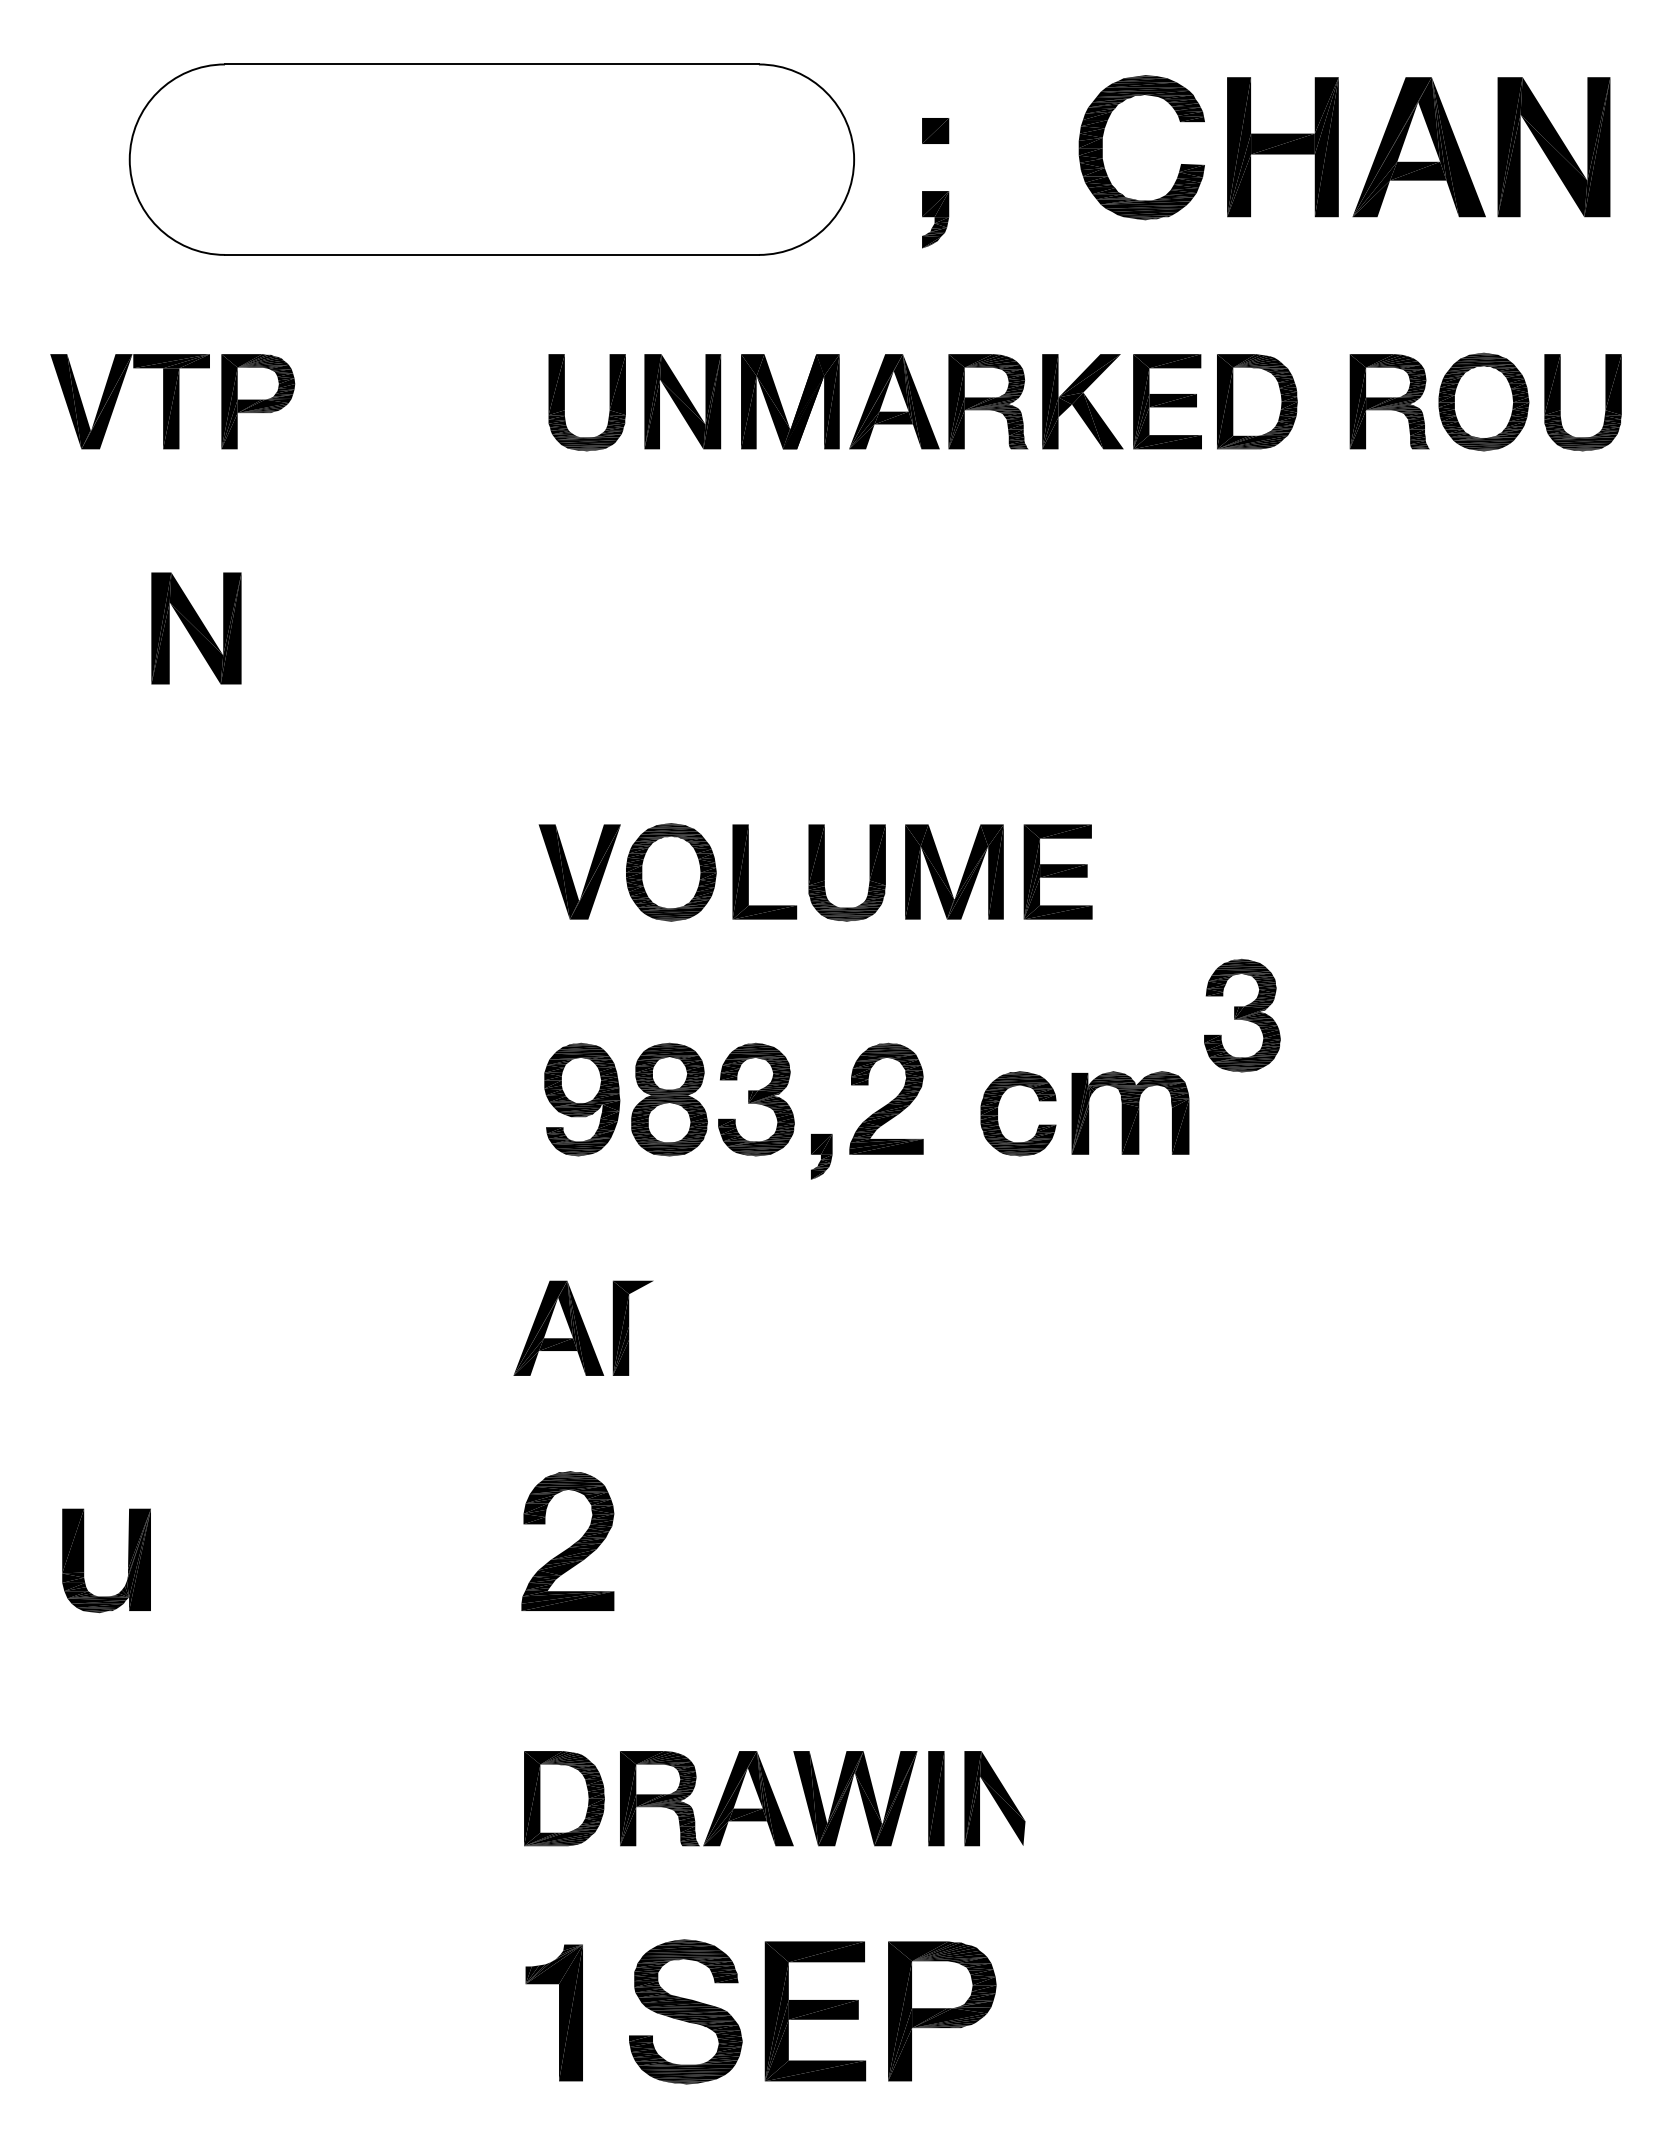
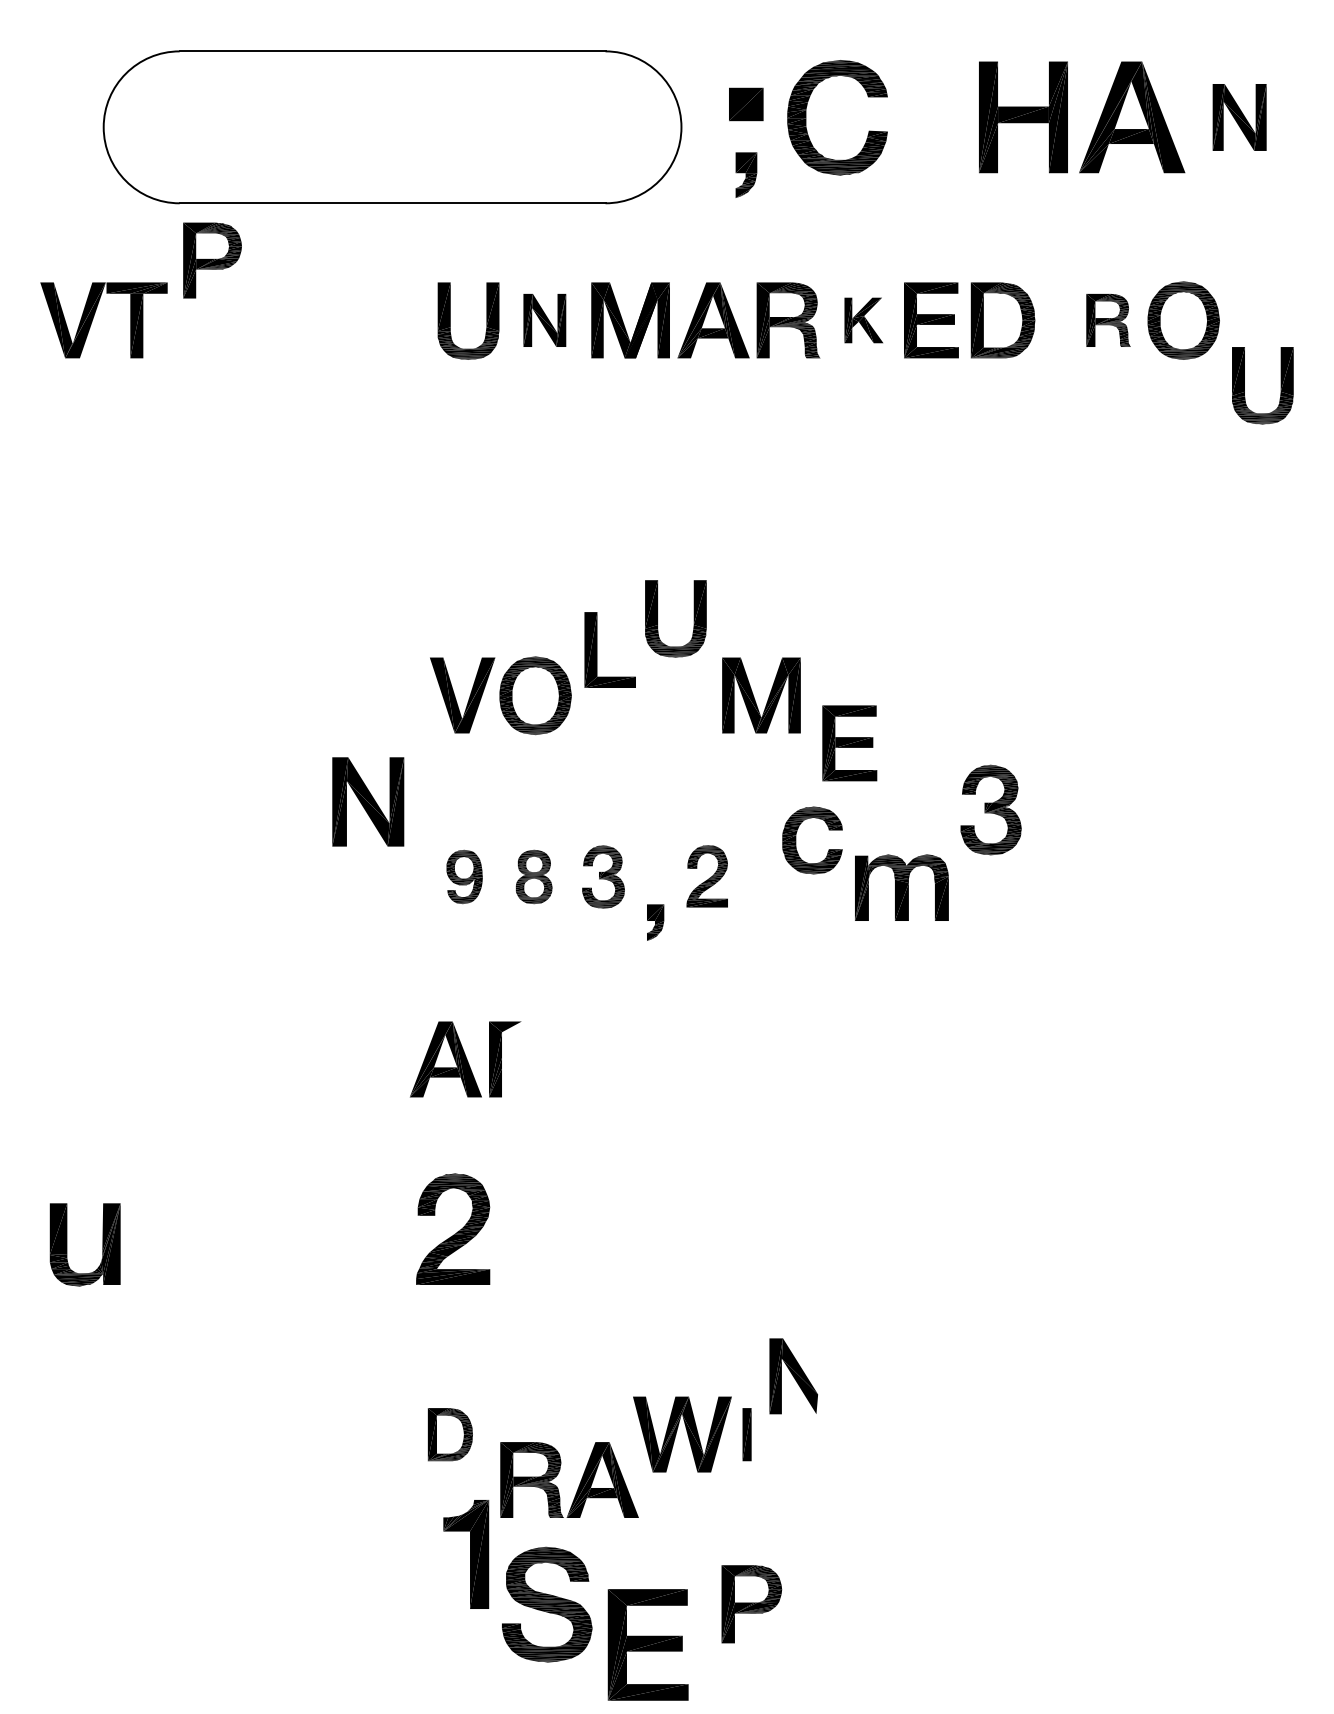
part: (935, 130) -> (746, 104), size x1.6
part: (1102, 147) -> (806, 117), moved
part: (1553, 147) -> (1239, 117), size x0.6
part: (258, 401) -> (212, 260), moved
part: (682, 401) -> (544, 320), size x0.7
part: (1082, 401) -> (863, 320), size x0.6
part: (1389, 401) -> (1108, 320), size x0.7
part: (1560, 402) -> (1244, 385), moved
part: (196, 628) -> (368, 801), moved
part: (748, 871) -> (597, 649), moved
part: (1057, 871) -> (849, 742), moved
part: (824, 872) -> (657, 618), moved
part: (886, 1098) -> (707, 876), size x0.7
part: (582, 1099) -> (464, 876), size x0.6
part: (669, 1099) -> (534, 876), size x0.6
part: (756, 1099) -> (603, 876), size x0.7
part: (997, 1113) -> (795, 840), moved
part: (564, 1798) -> (450, 1434), size x0.7
part: (936, 1798) -> (747, 1434), size x0.7
part: (994, 1798) -> (793, 1376), moved
part: (719, 1802) -> (579, 1483), moved
part: (815, 2011) -> (648, 1645), moved
part: (942, 2011) -> (751, 1604), size x0.7
part: (553, 2012) -> (465, 1554), moved

